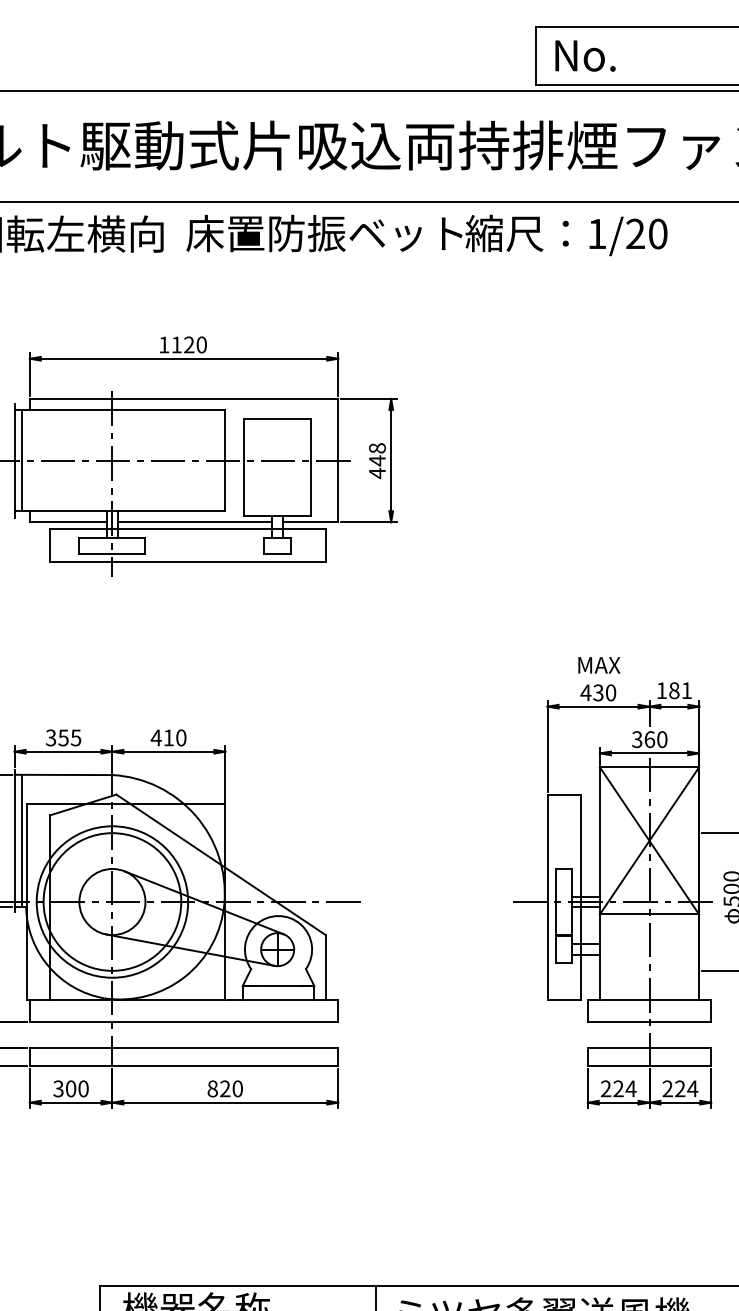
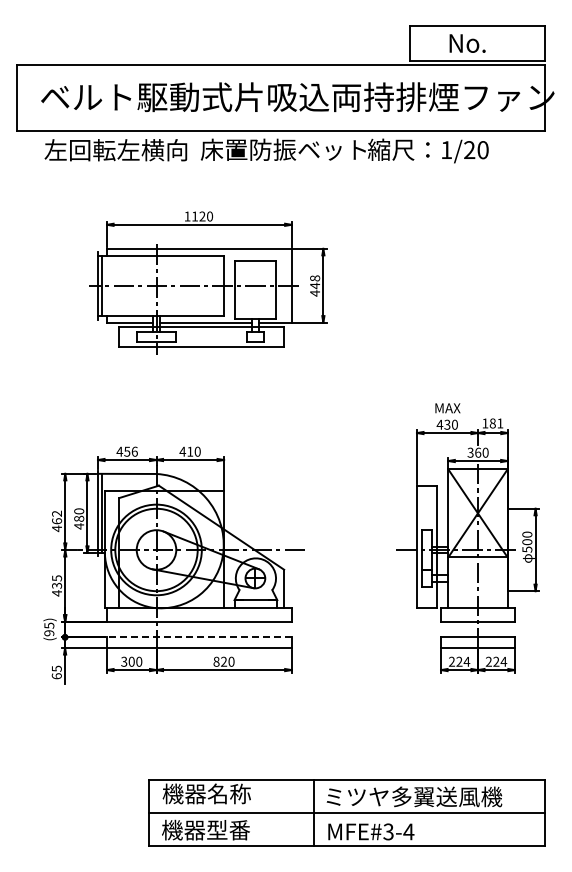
text: (585, 55) -> (467, 43), moved
text: (62, 737) -> (126, 451), 355 -> 456
line: (182, 1048) -> (198, 637), solid -> dashed

